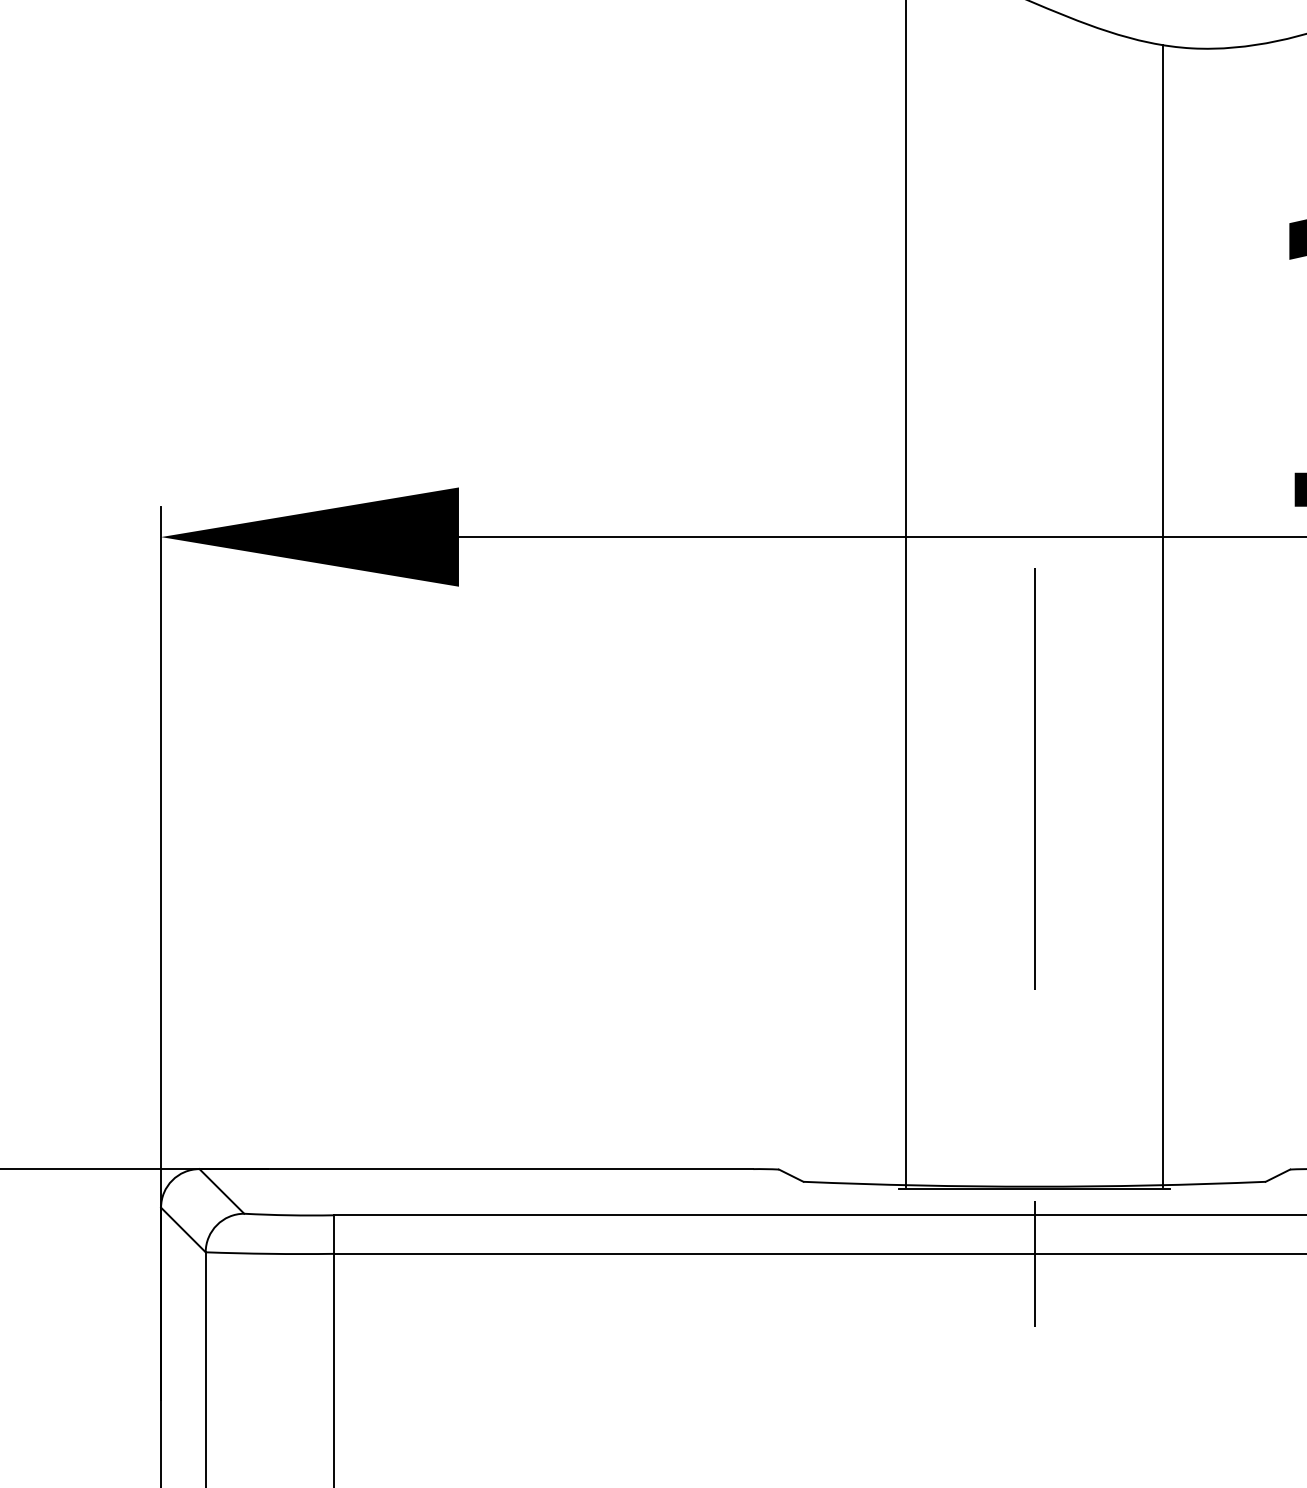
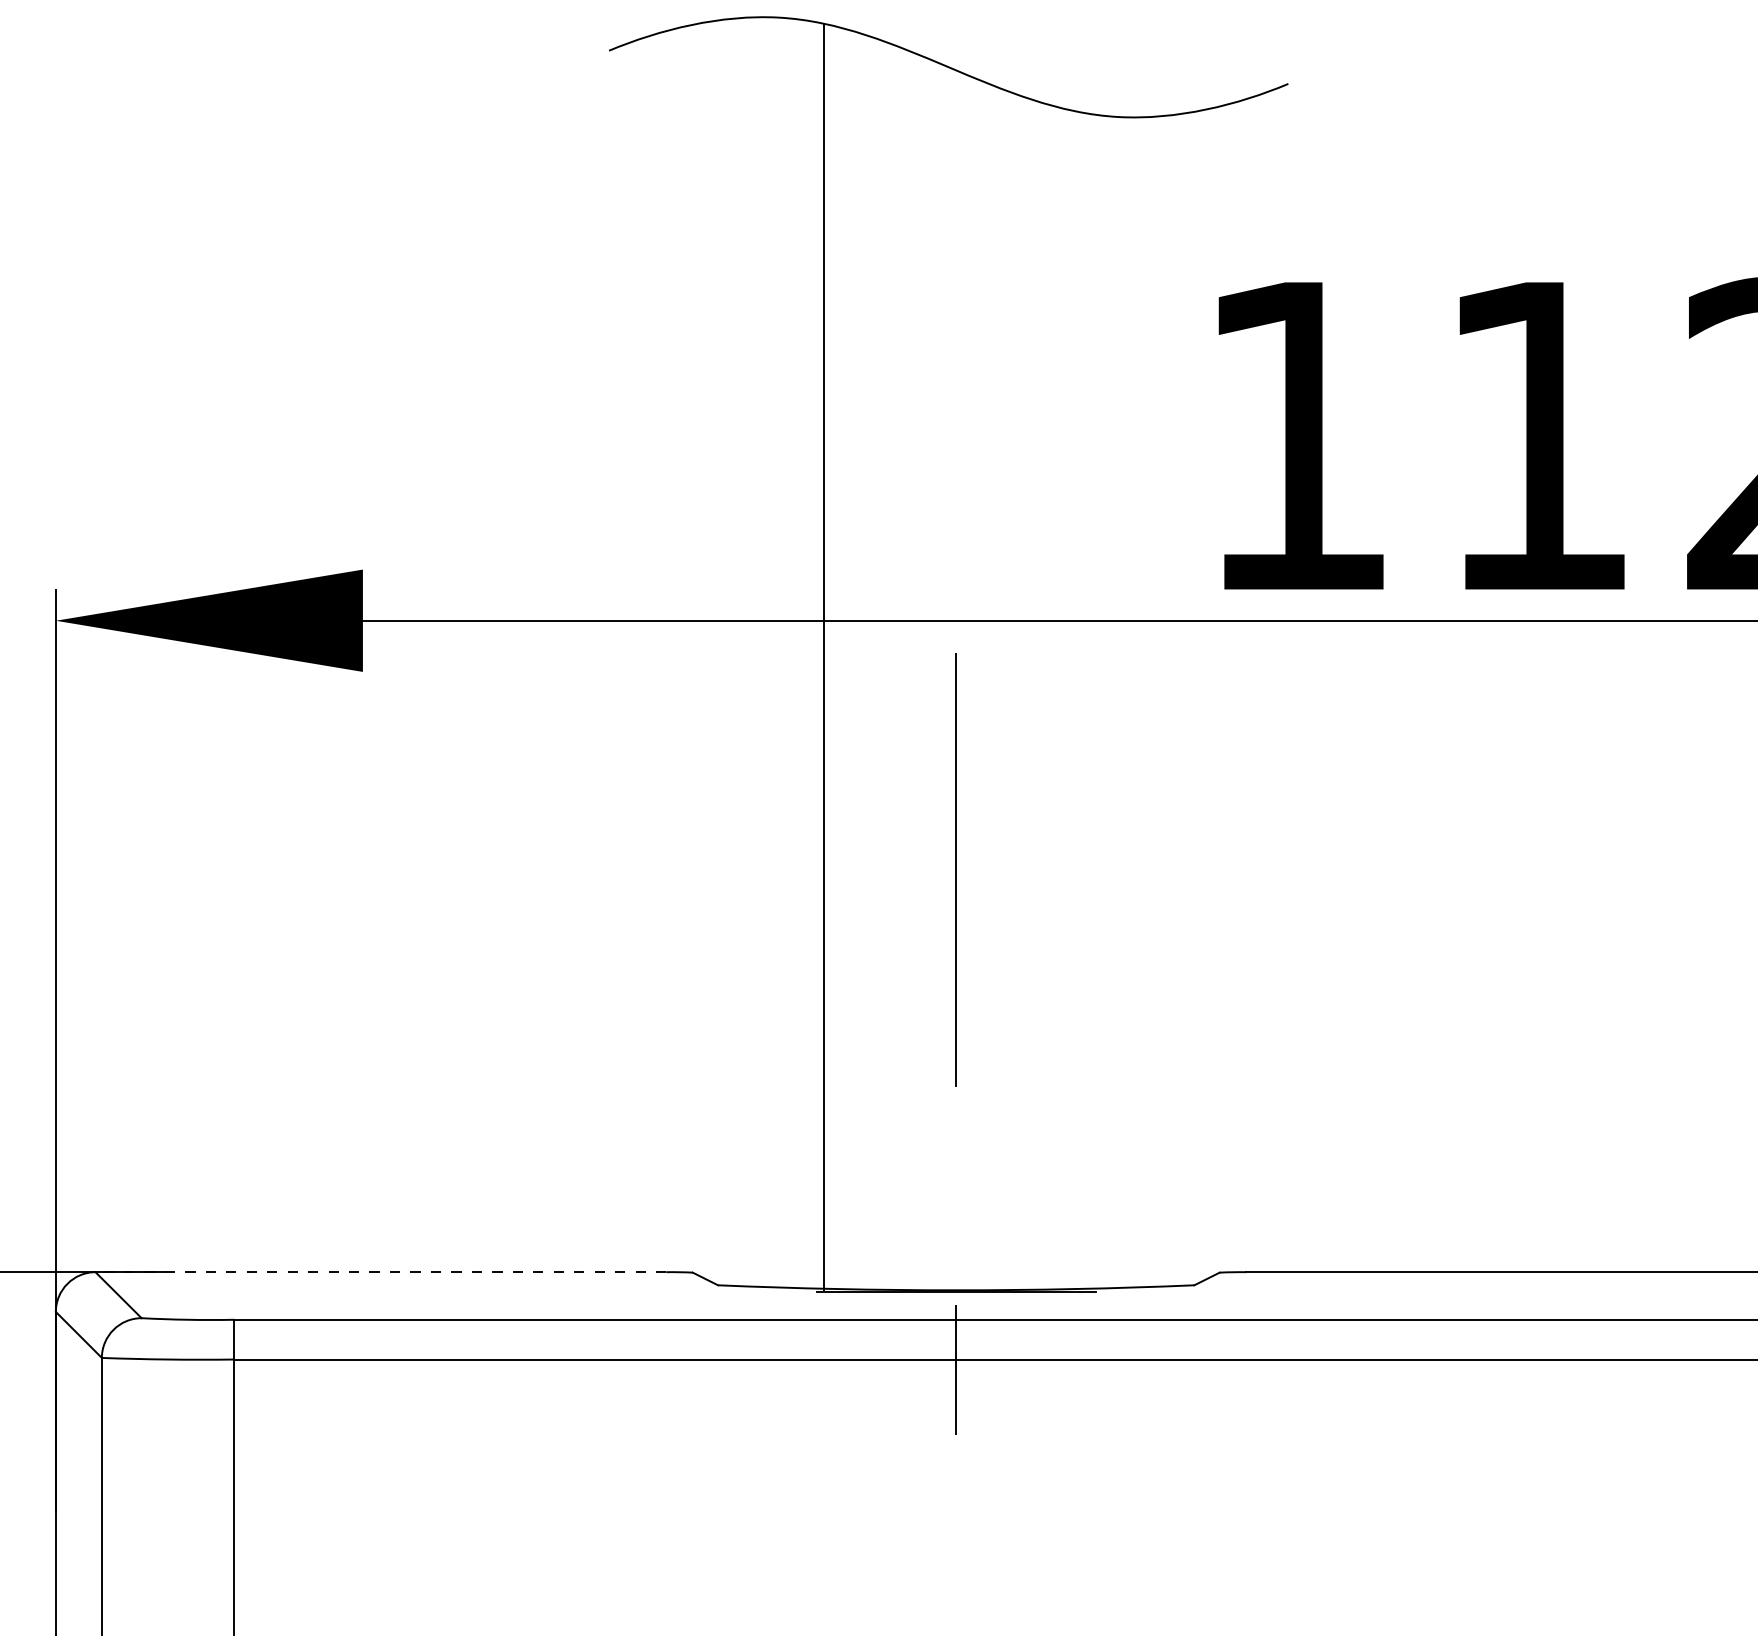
line: (1162, 615) -> (1088, 701), removed
line: (476, 1169) -> (380, 1272), solid -> dashed

